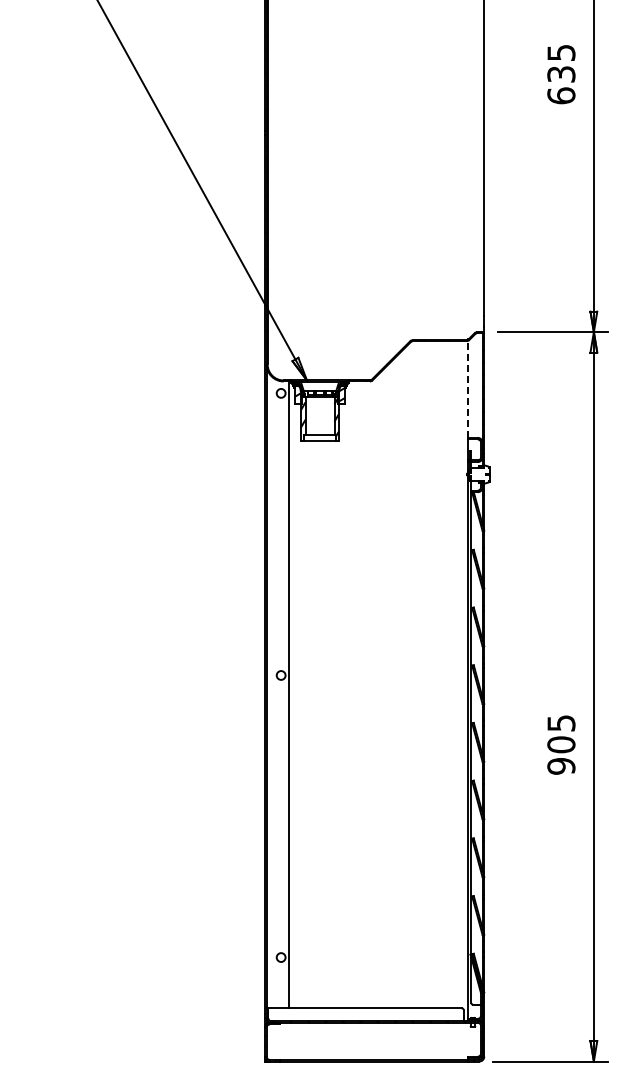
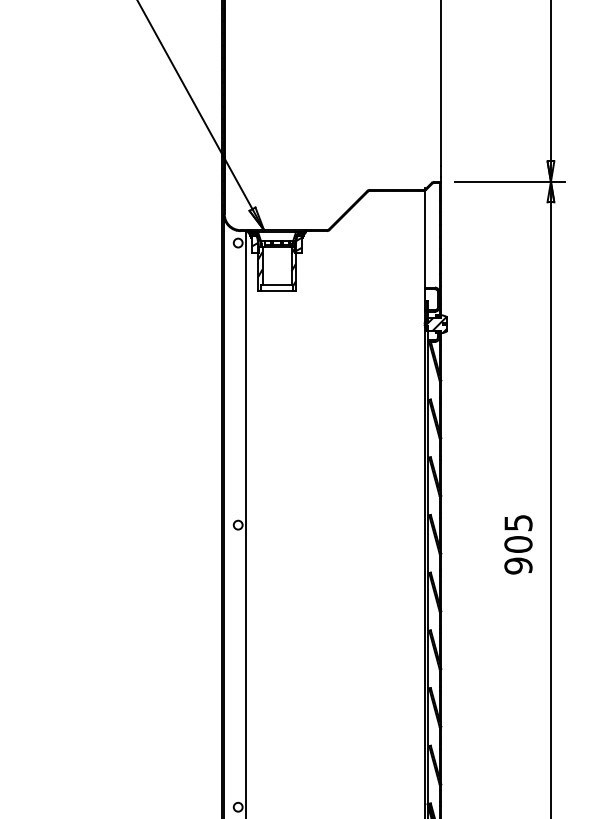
line: (468, 389) -> (425, 239), dashed -> solid
hatch: (478, 475) -> (435, 325), added
text: (561, 744) -> (518, 544), moved

